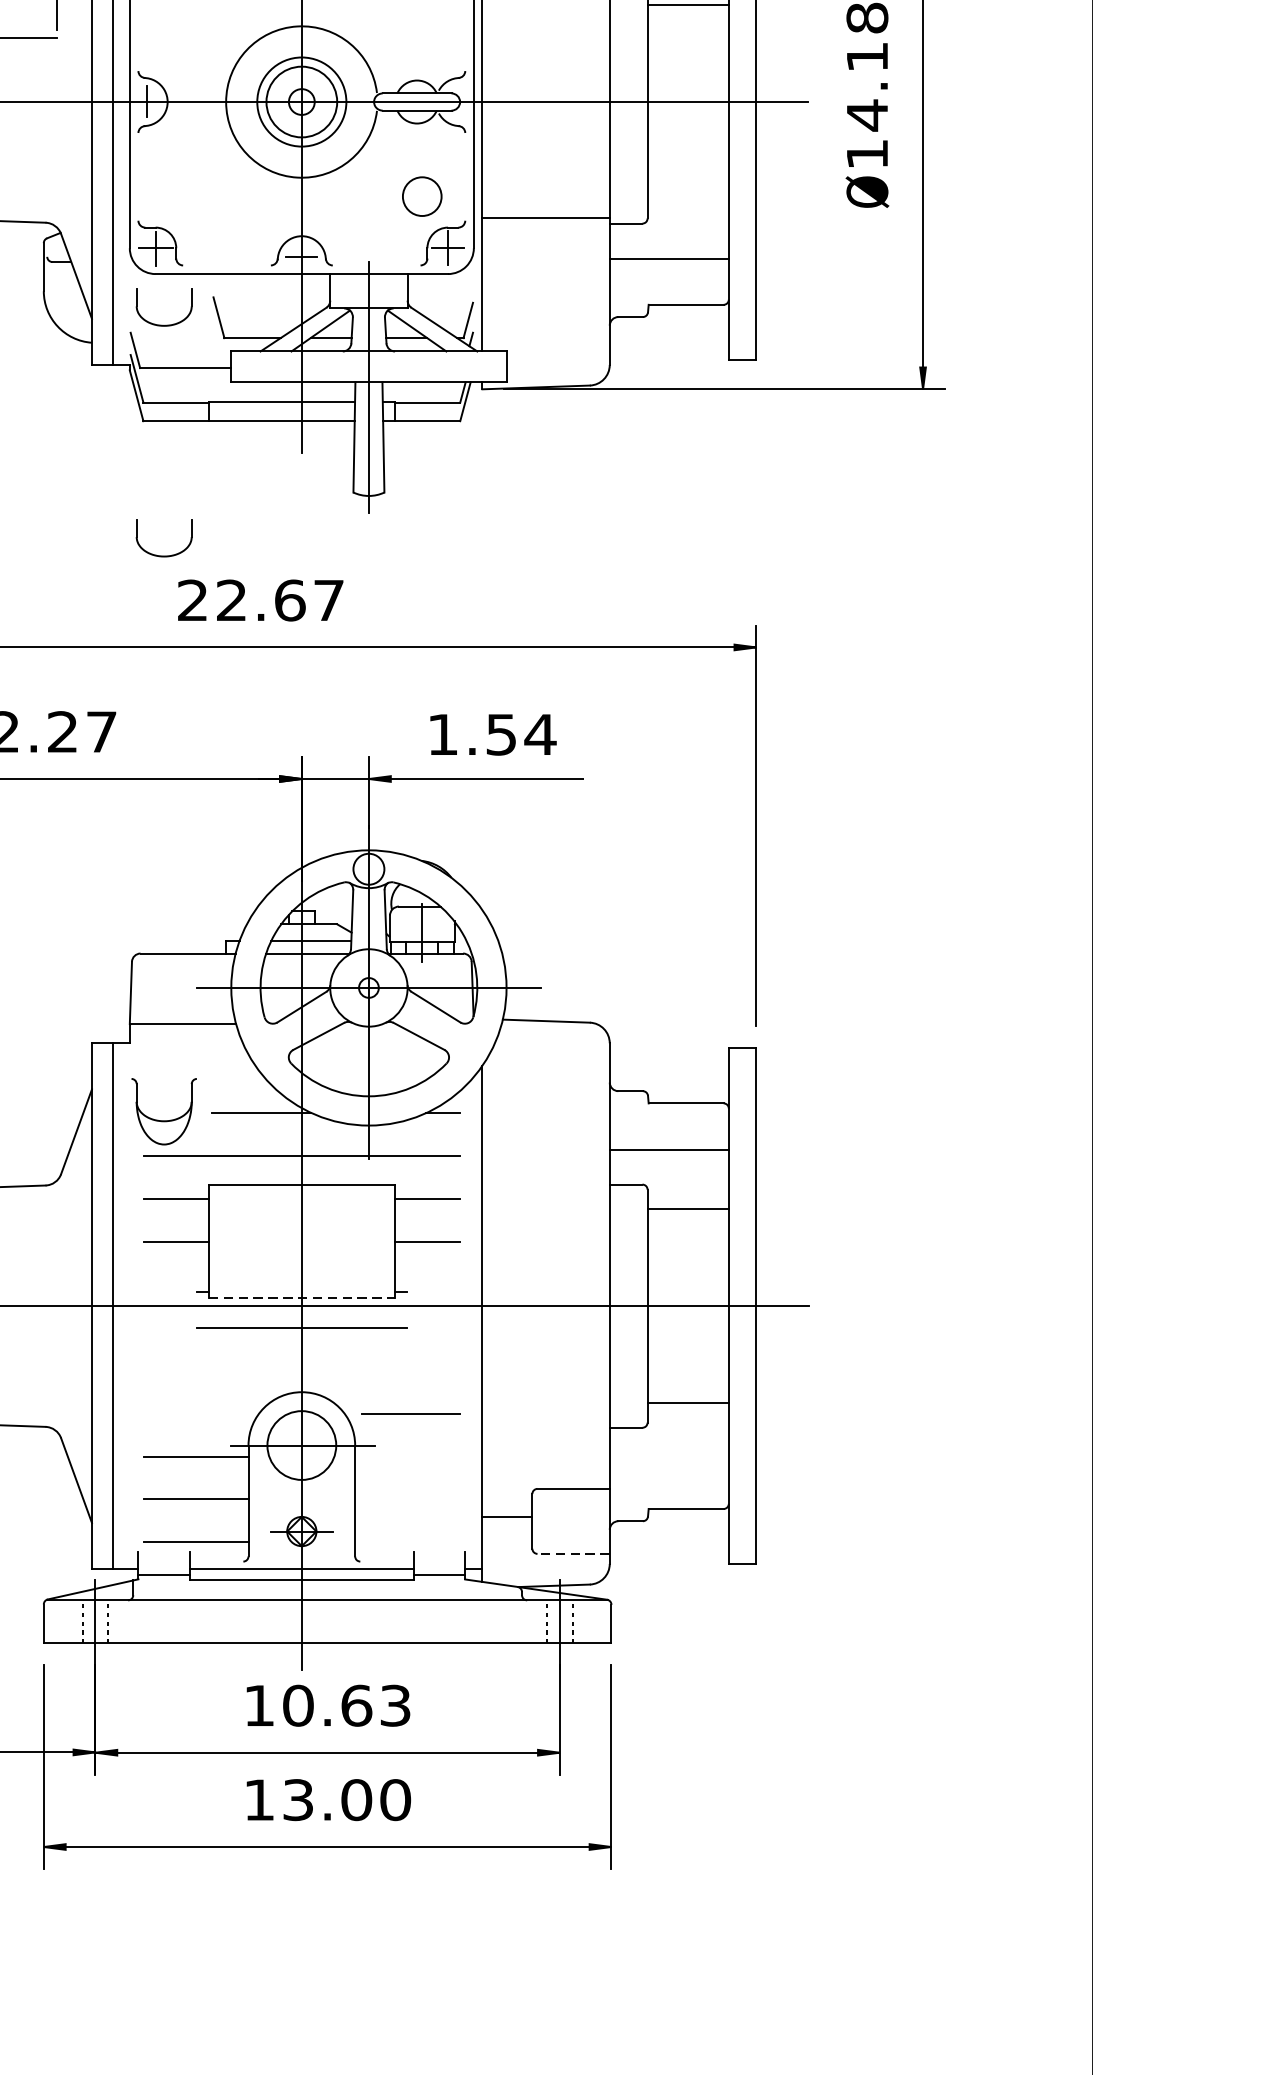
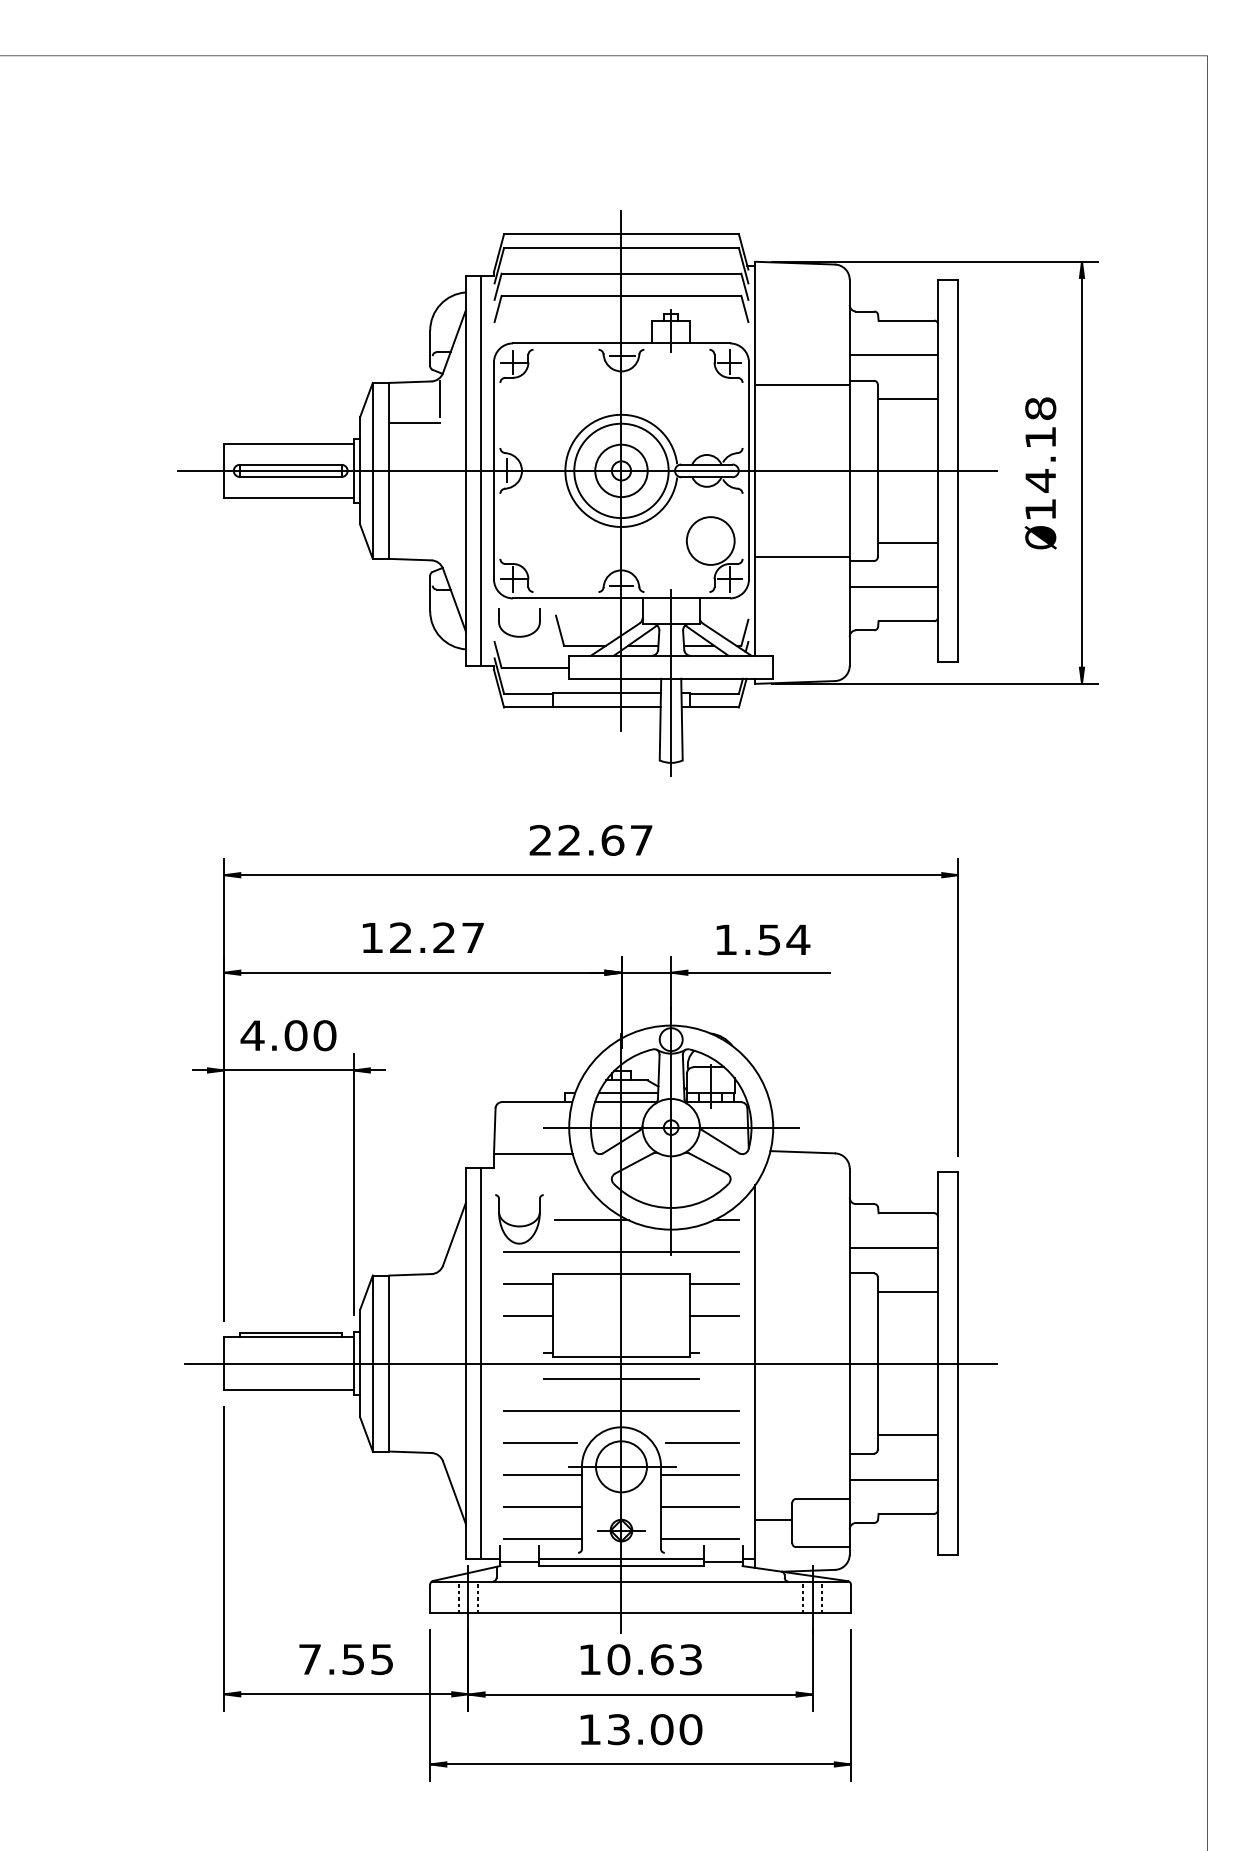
circle: (301, 101) -> (621, 470), size x1.43
circle: (421, 195) -> (710, 540), size x1.67
line: (687, 198) -> (907, 542), added
part: (164, 554) -> (519, 806), removed
line: (301, 1298) -> (621, 1357), dashed -> solid
line: (301, 1370) -> (621, 1411), added
line: (192, 1414) -> (540, 1443), added
line: (407, 1455) -> (699, 1474), added
line: (668, 1462) -> (893, 1479), added
line: (407, 1499) -> (699, 1506), added
line: (407, 1542) -> (699, 1538), added
line: (573, 1554) -> (822, 1547), dashed -> solid

